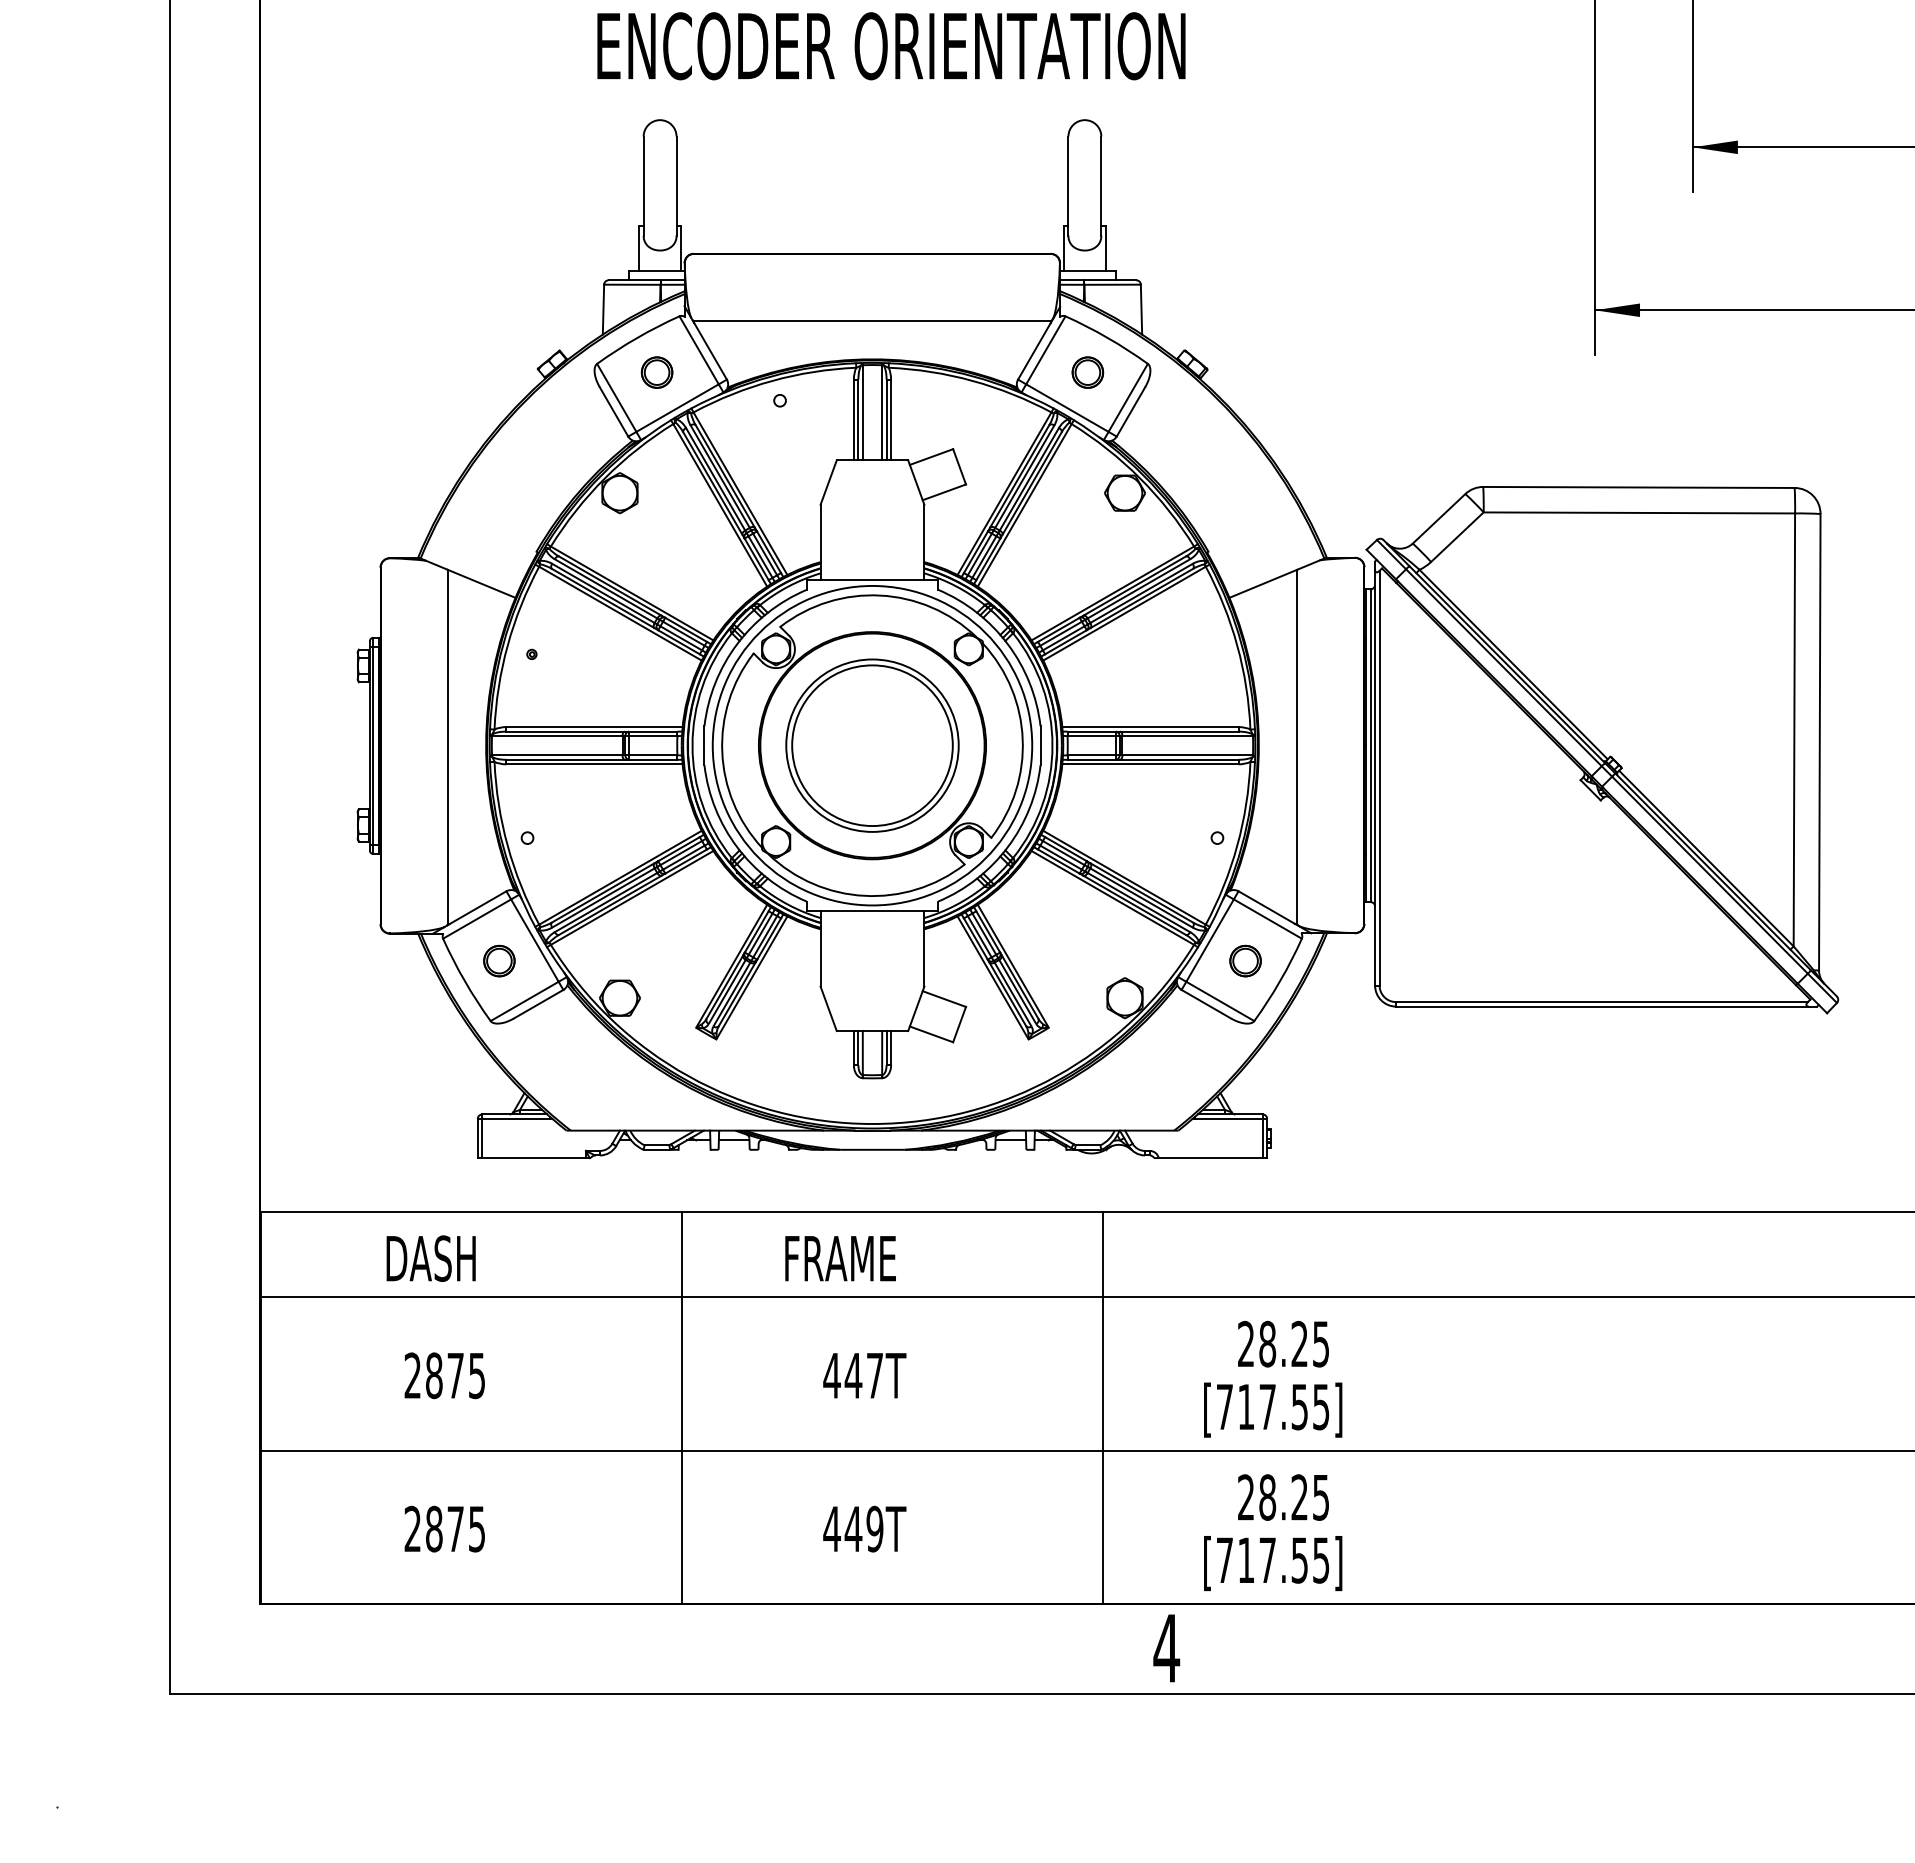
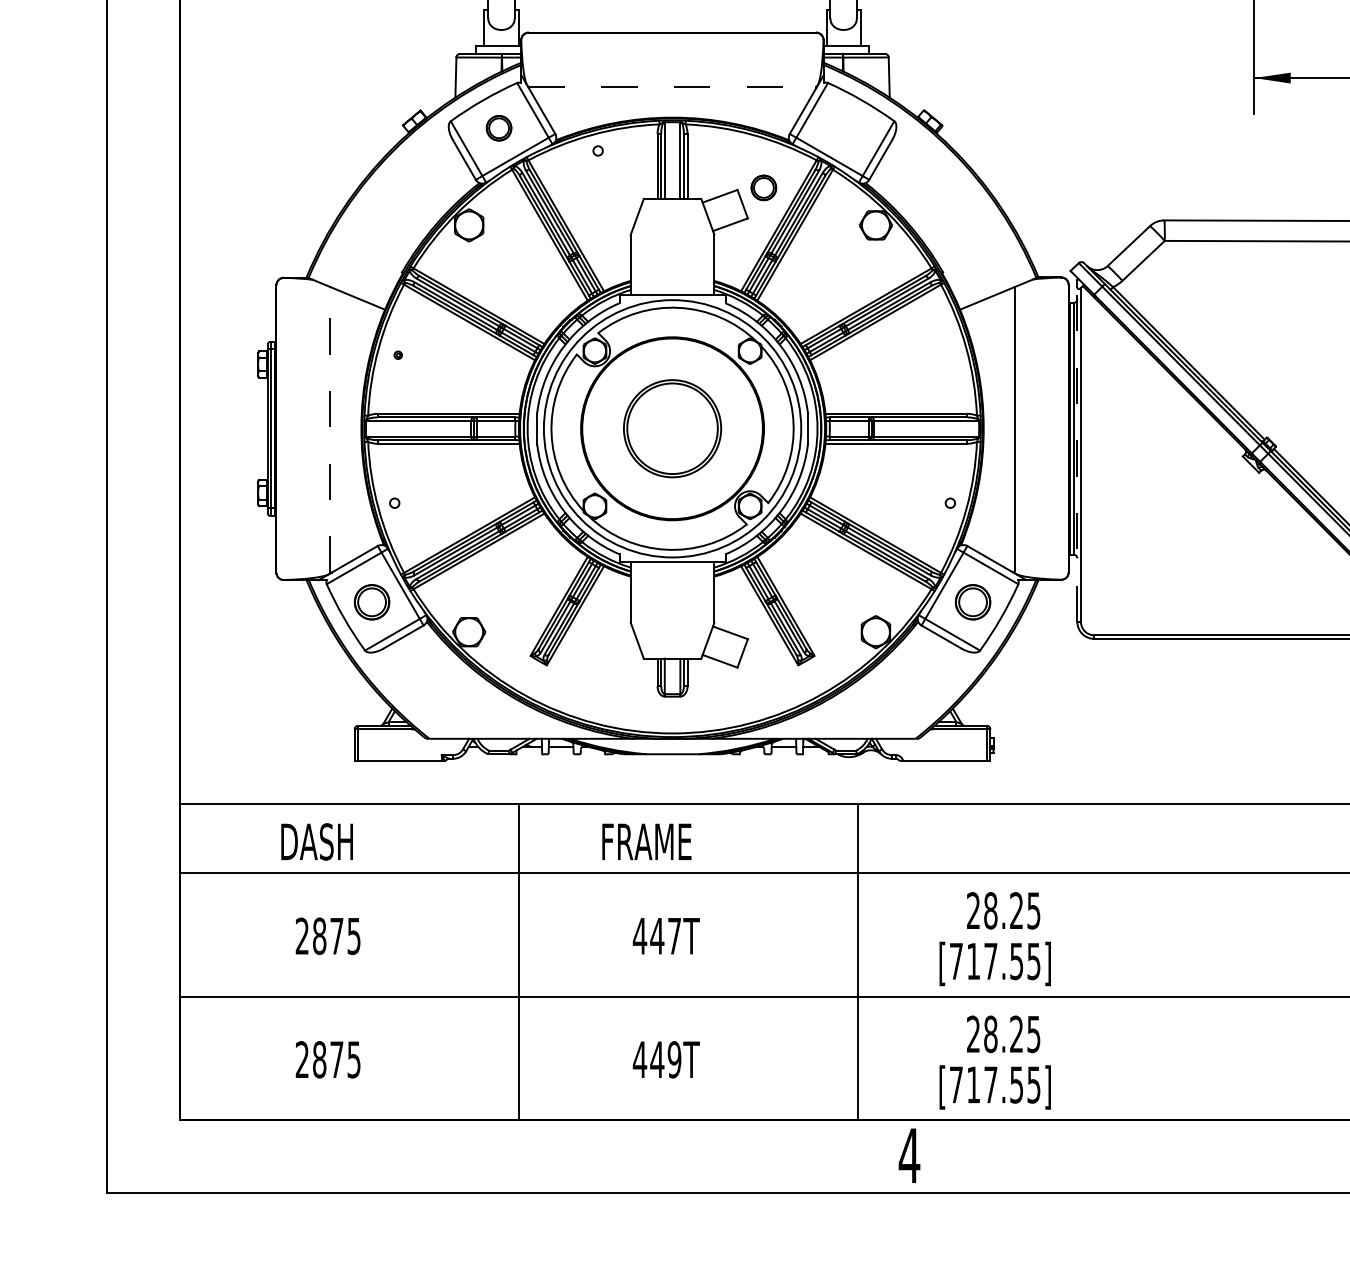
line: (872, 320) -> (672, 86), solid -> dashed
part: (1087, 372) -> (763, 187), moved
part: (872, 745) -> (672, 428), size x0.7
line: (447, 746) -> (330, 429), solid -> dashed
line: (1375, 777) -> (1077, 454), solid -> dashed
part: (499, 960) -> (372, 601), size x1.4
part: (1245, 960) -> (972, 601), size x1.4

